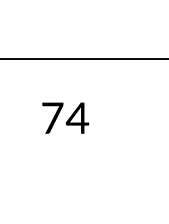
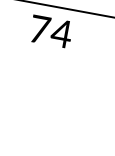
text: (65, 117) -> (51, 31), moved

